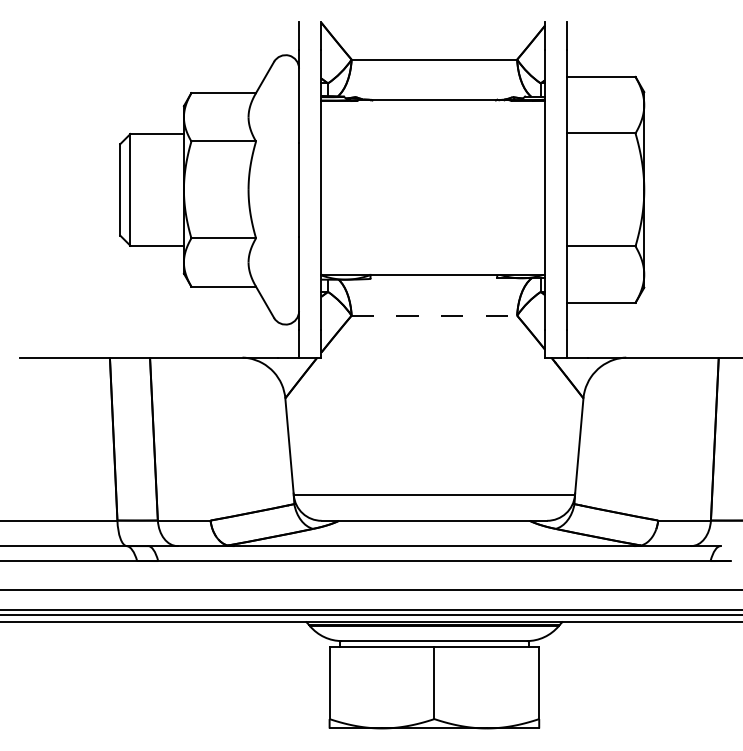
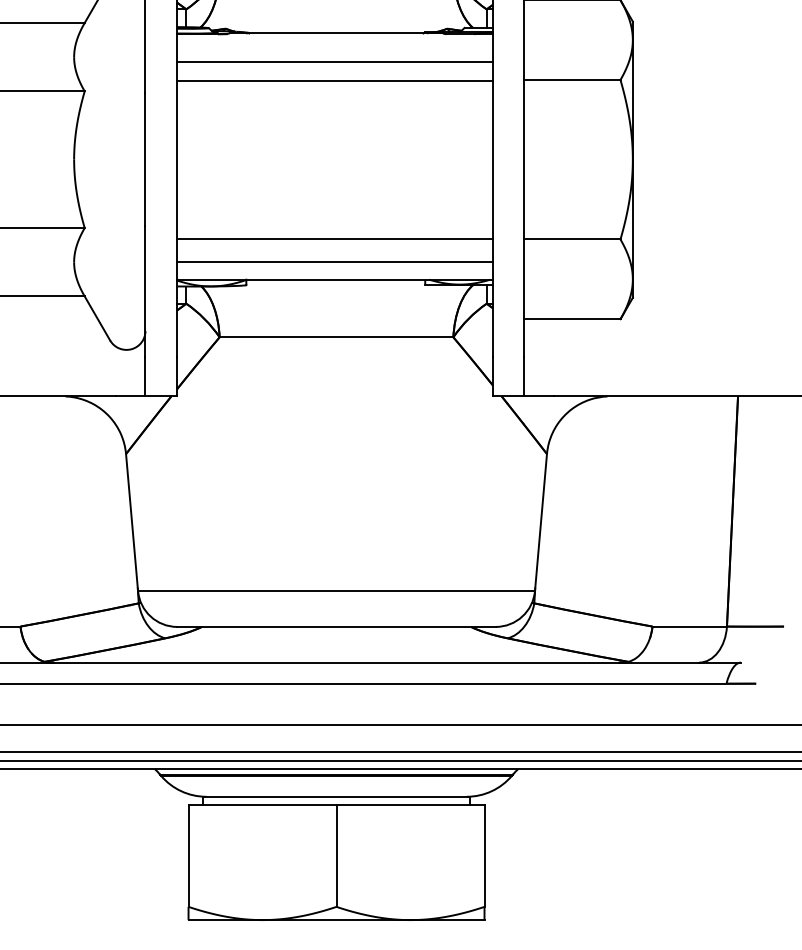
line: (433, 120) -> (335, 61), added
line: (433, 134) -> (335, 81), added
line: (433, 245) -> (335, 238), added
line: (433, 262) -> (335, 262), added
line: (434, 315) -> (336, 337), dashed -> solid

